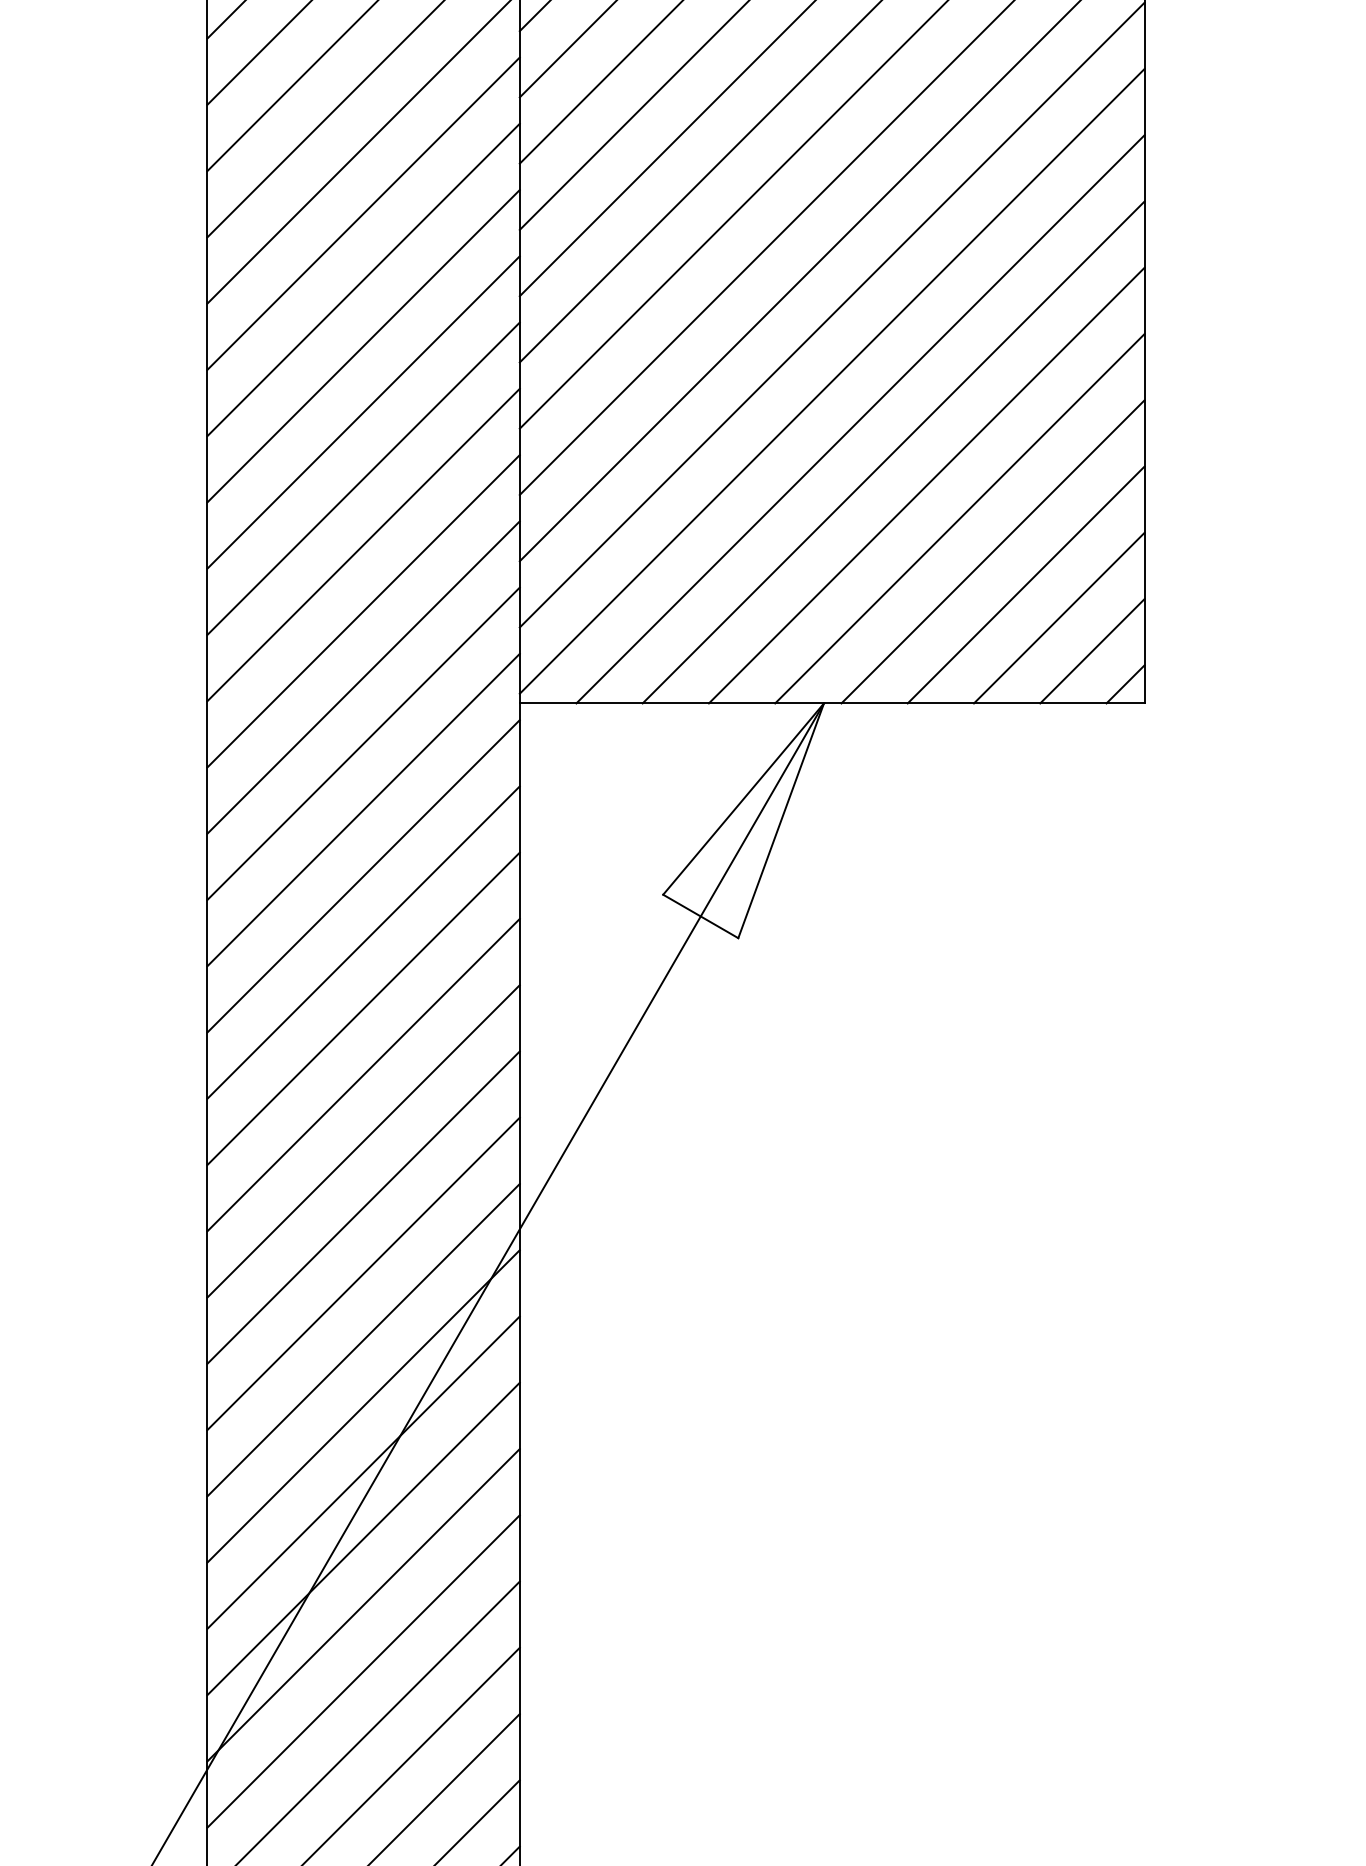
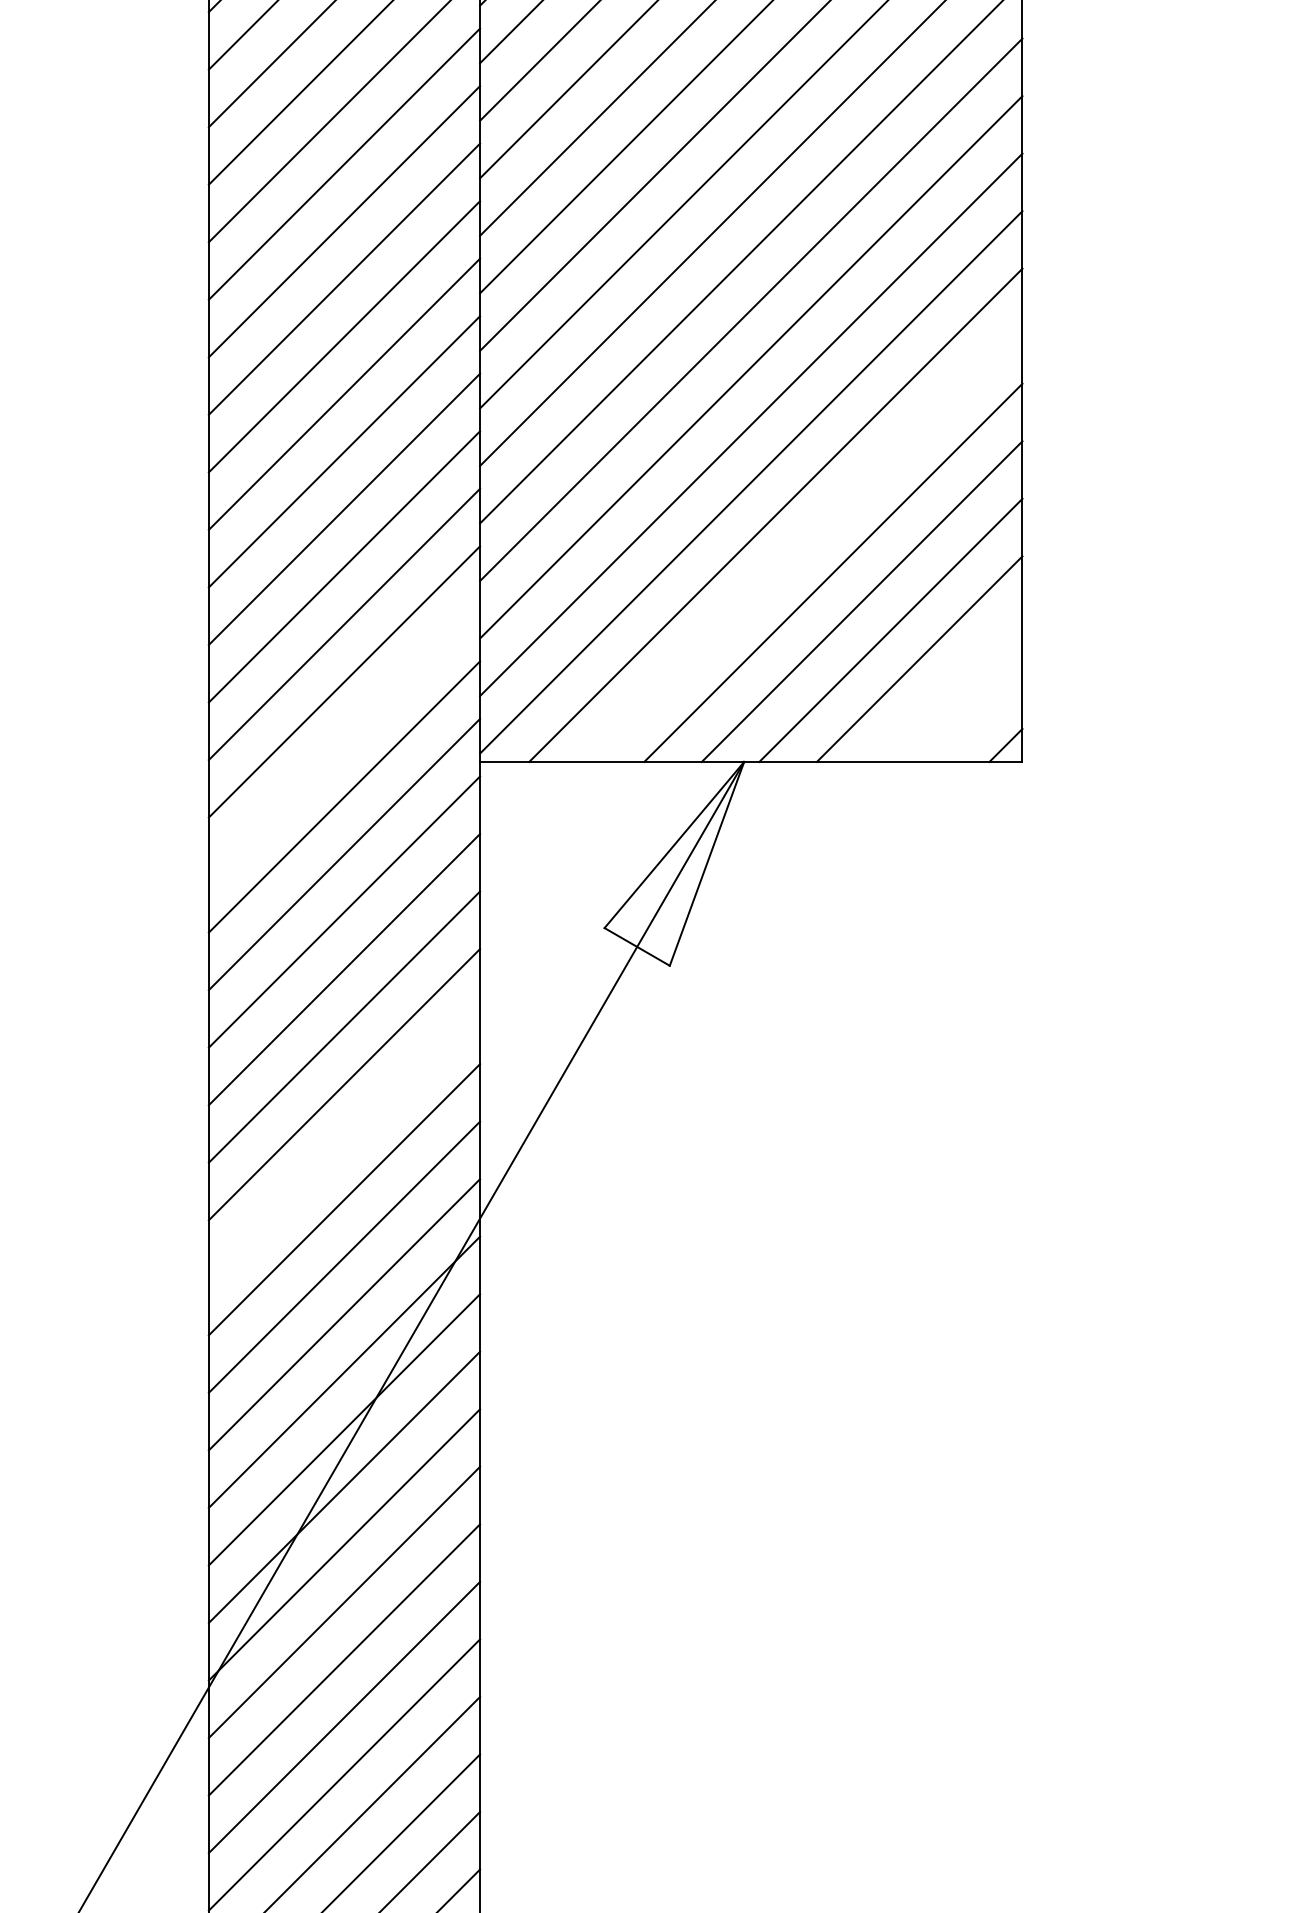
line: (893, 451) -> (804, 543), removed
line: (1059, 617) -> (948, 687), removed
line: (1091, 651) -> (976, 716), removed
line: (363, 677) -> (344, 739), removed
line: (363, 1140) -> (344, 1141), removed

